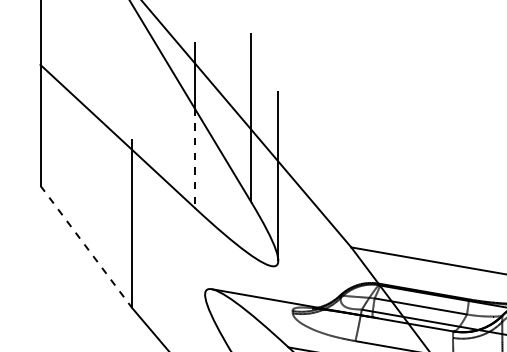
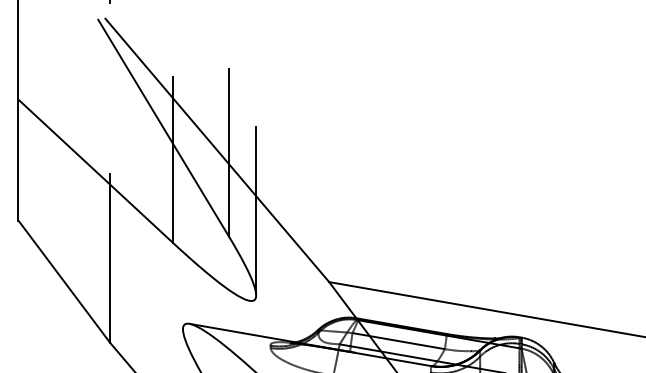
line: (194, 157) -> (172, 192), dashed -> solid
line: (86, 246) -> (64, 281), dashed -> solid

